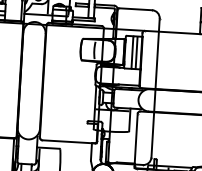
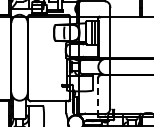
line: (136, 140) -> (98, 96), solid -> dashed

